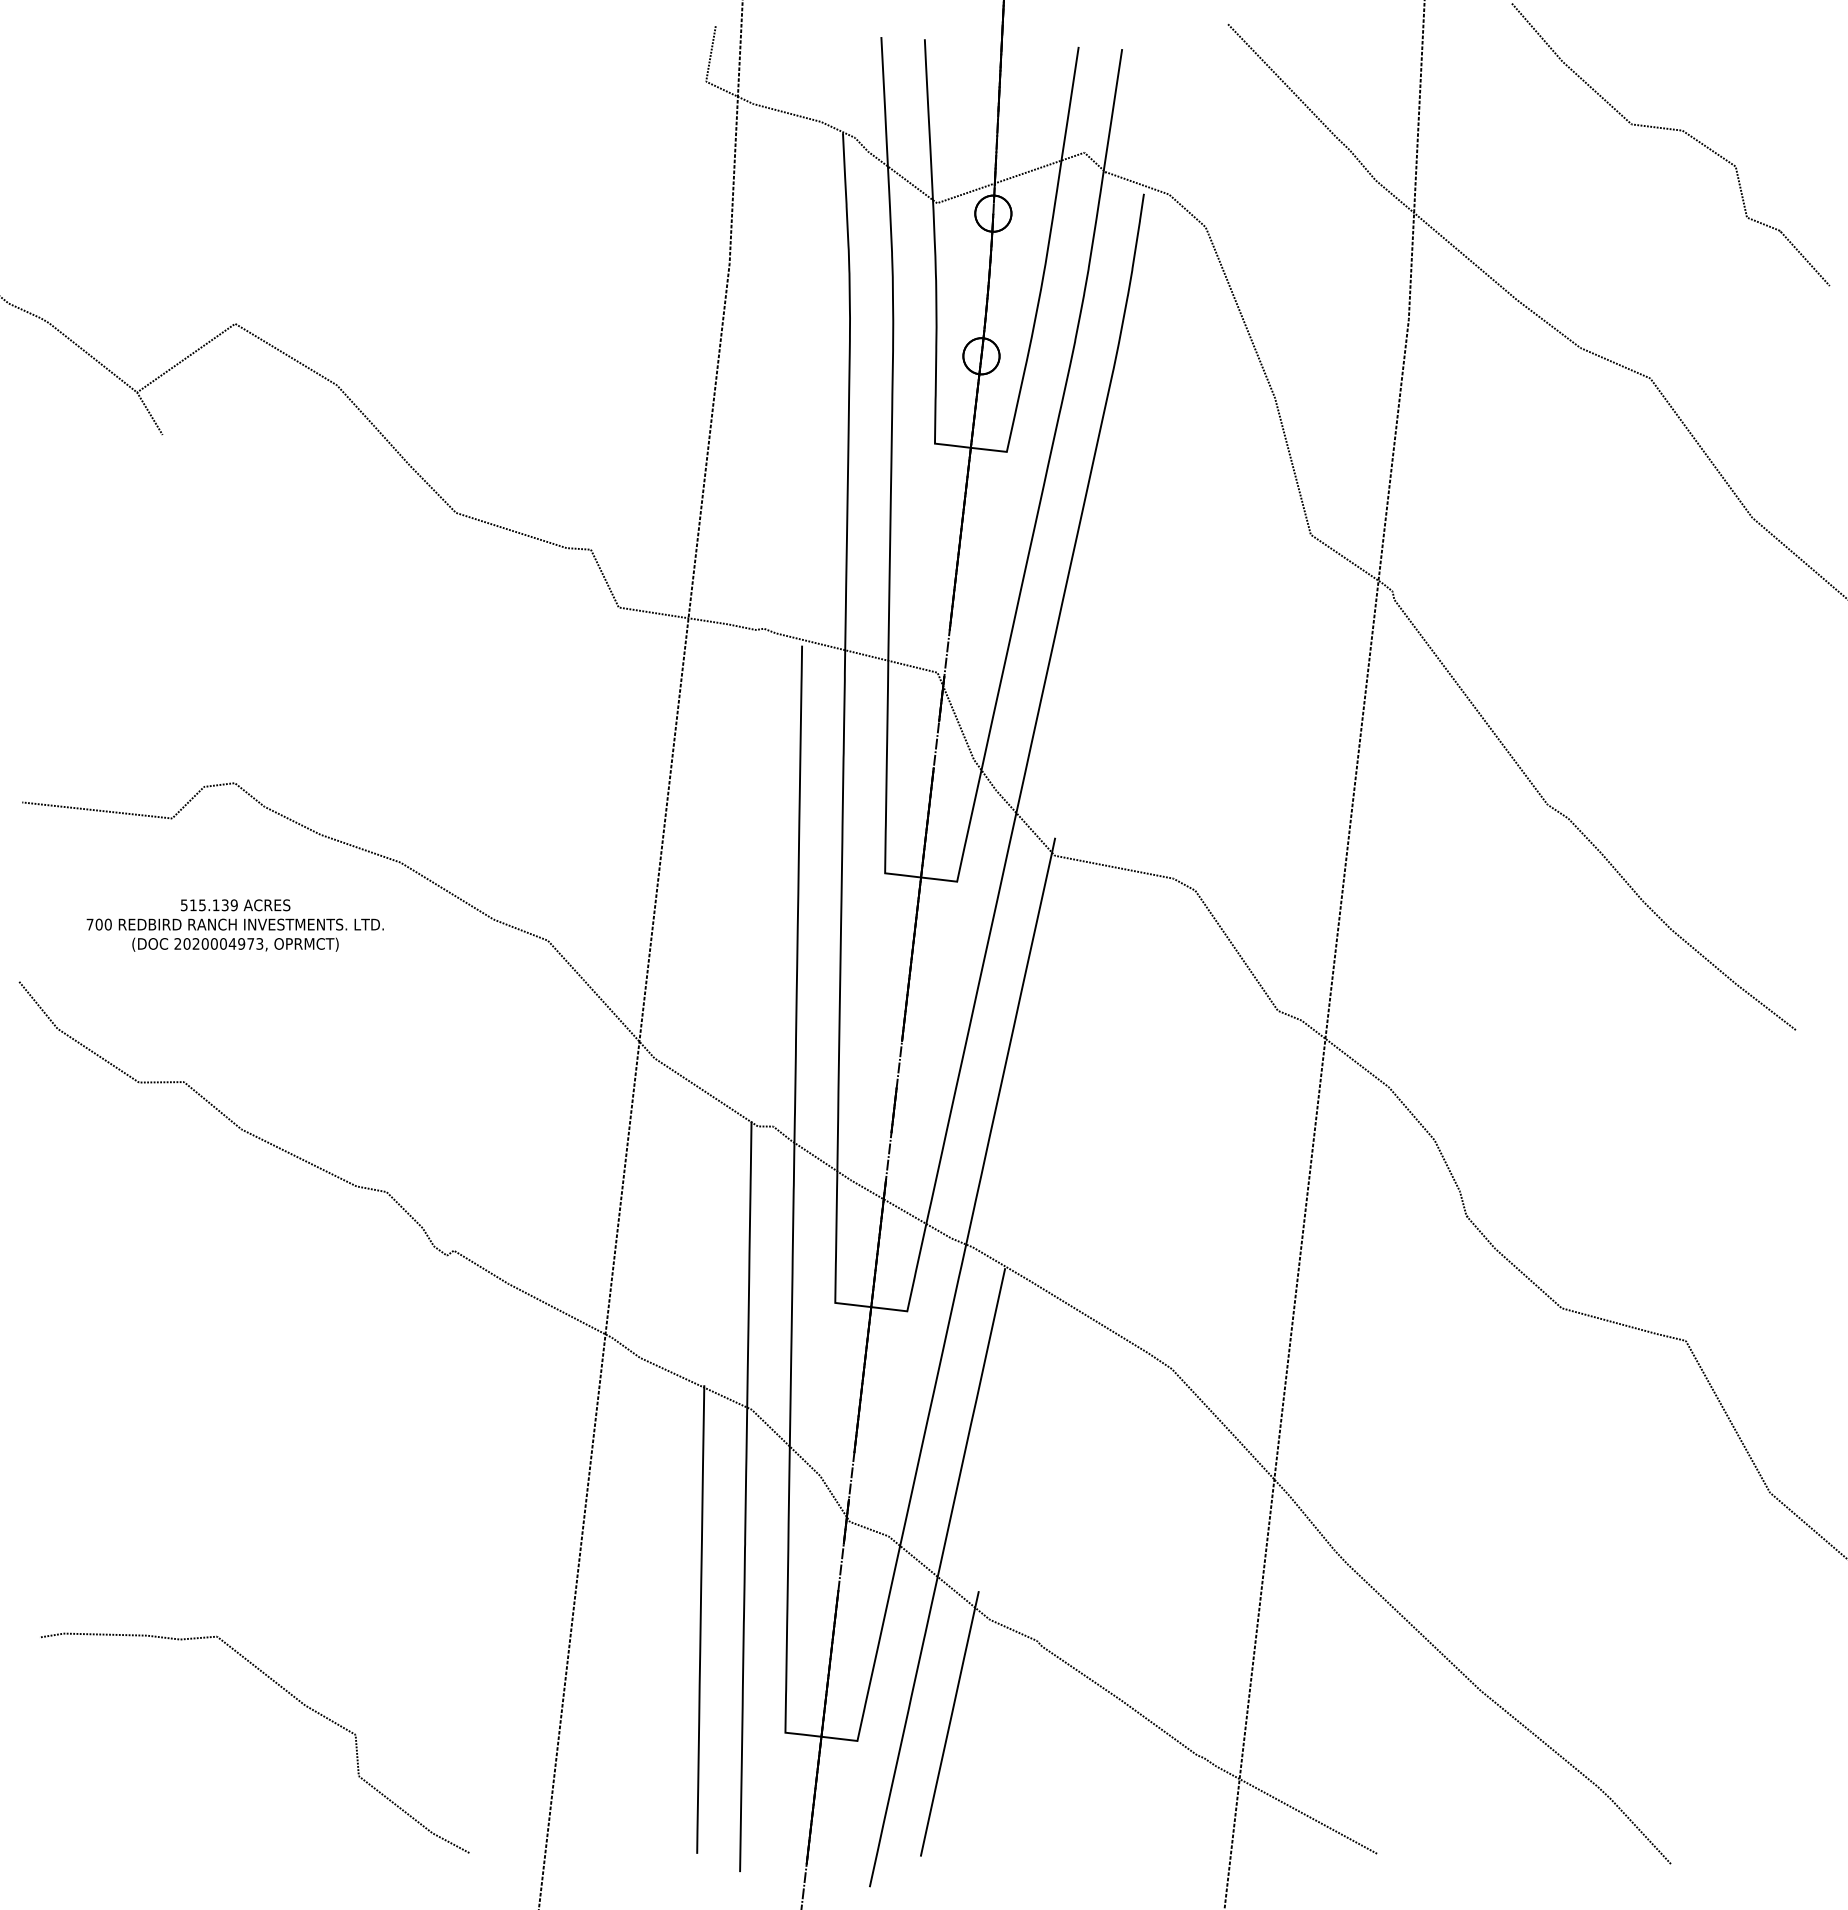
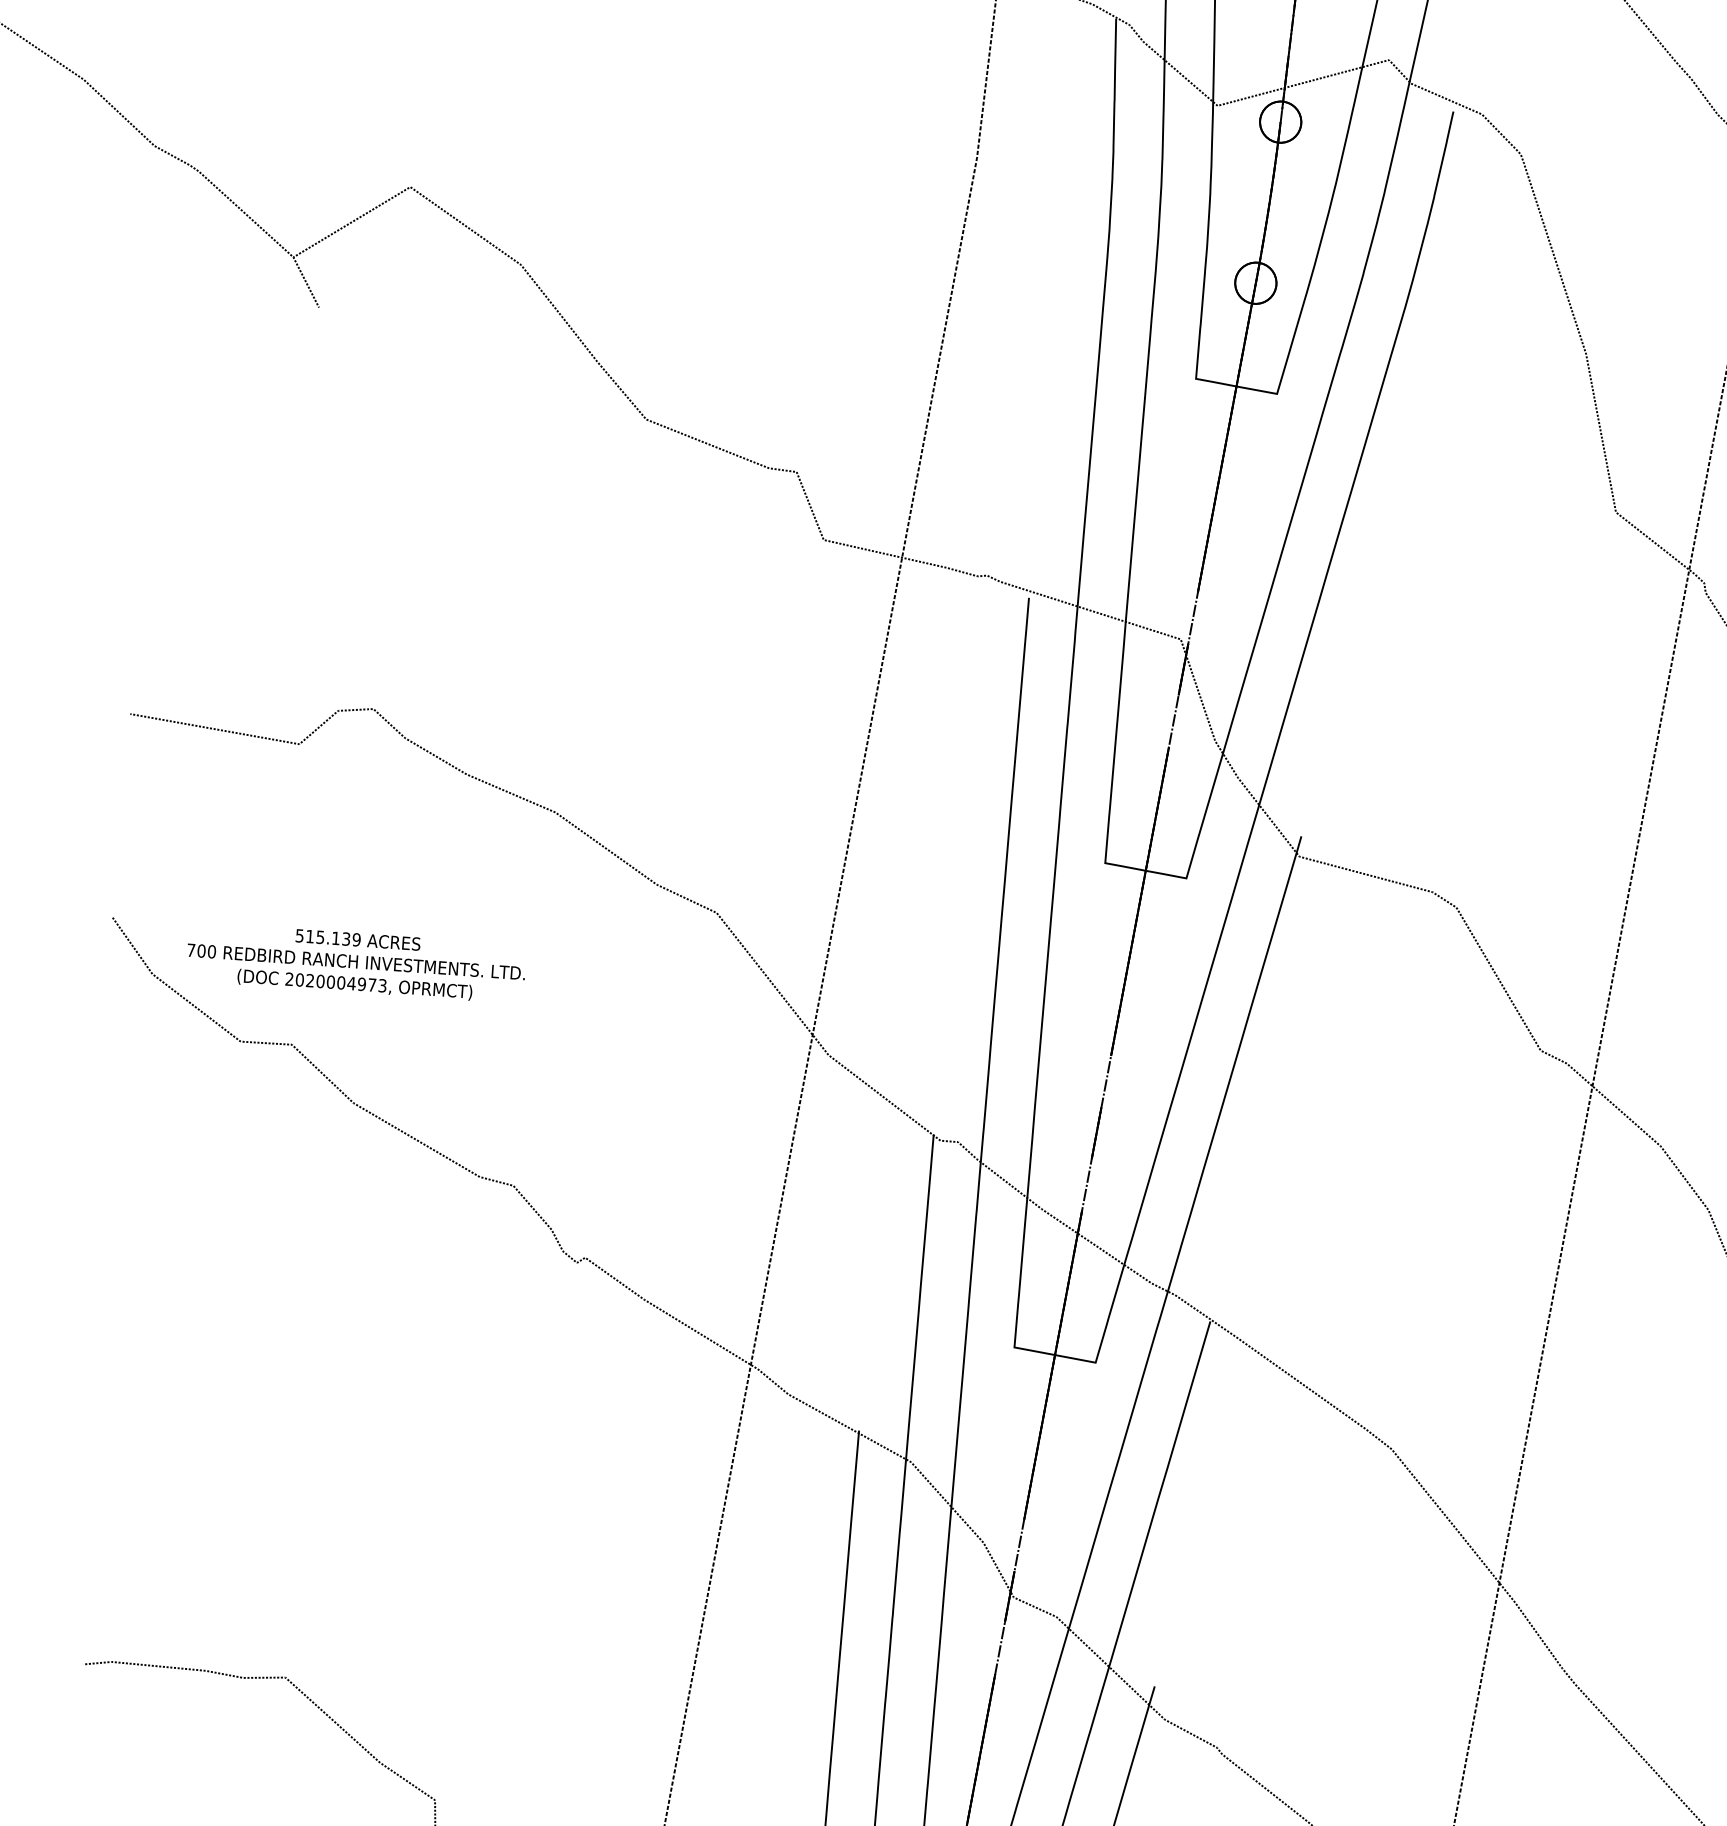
text: (234, 925) -> (355, 962), moved

